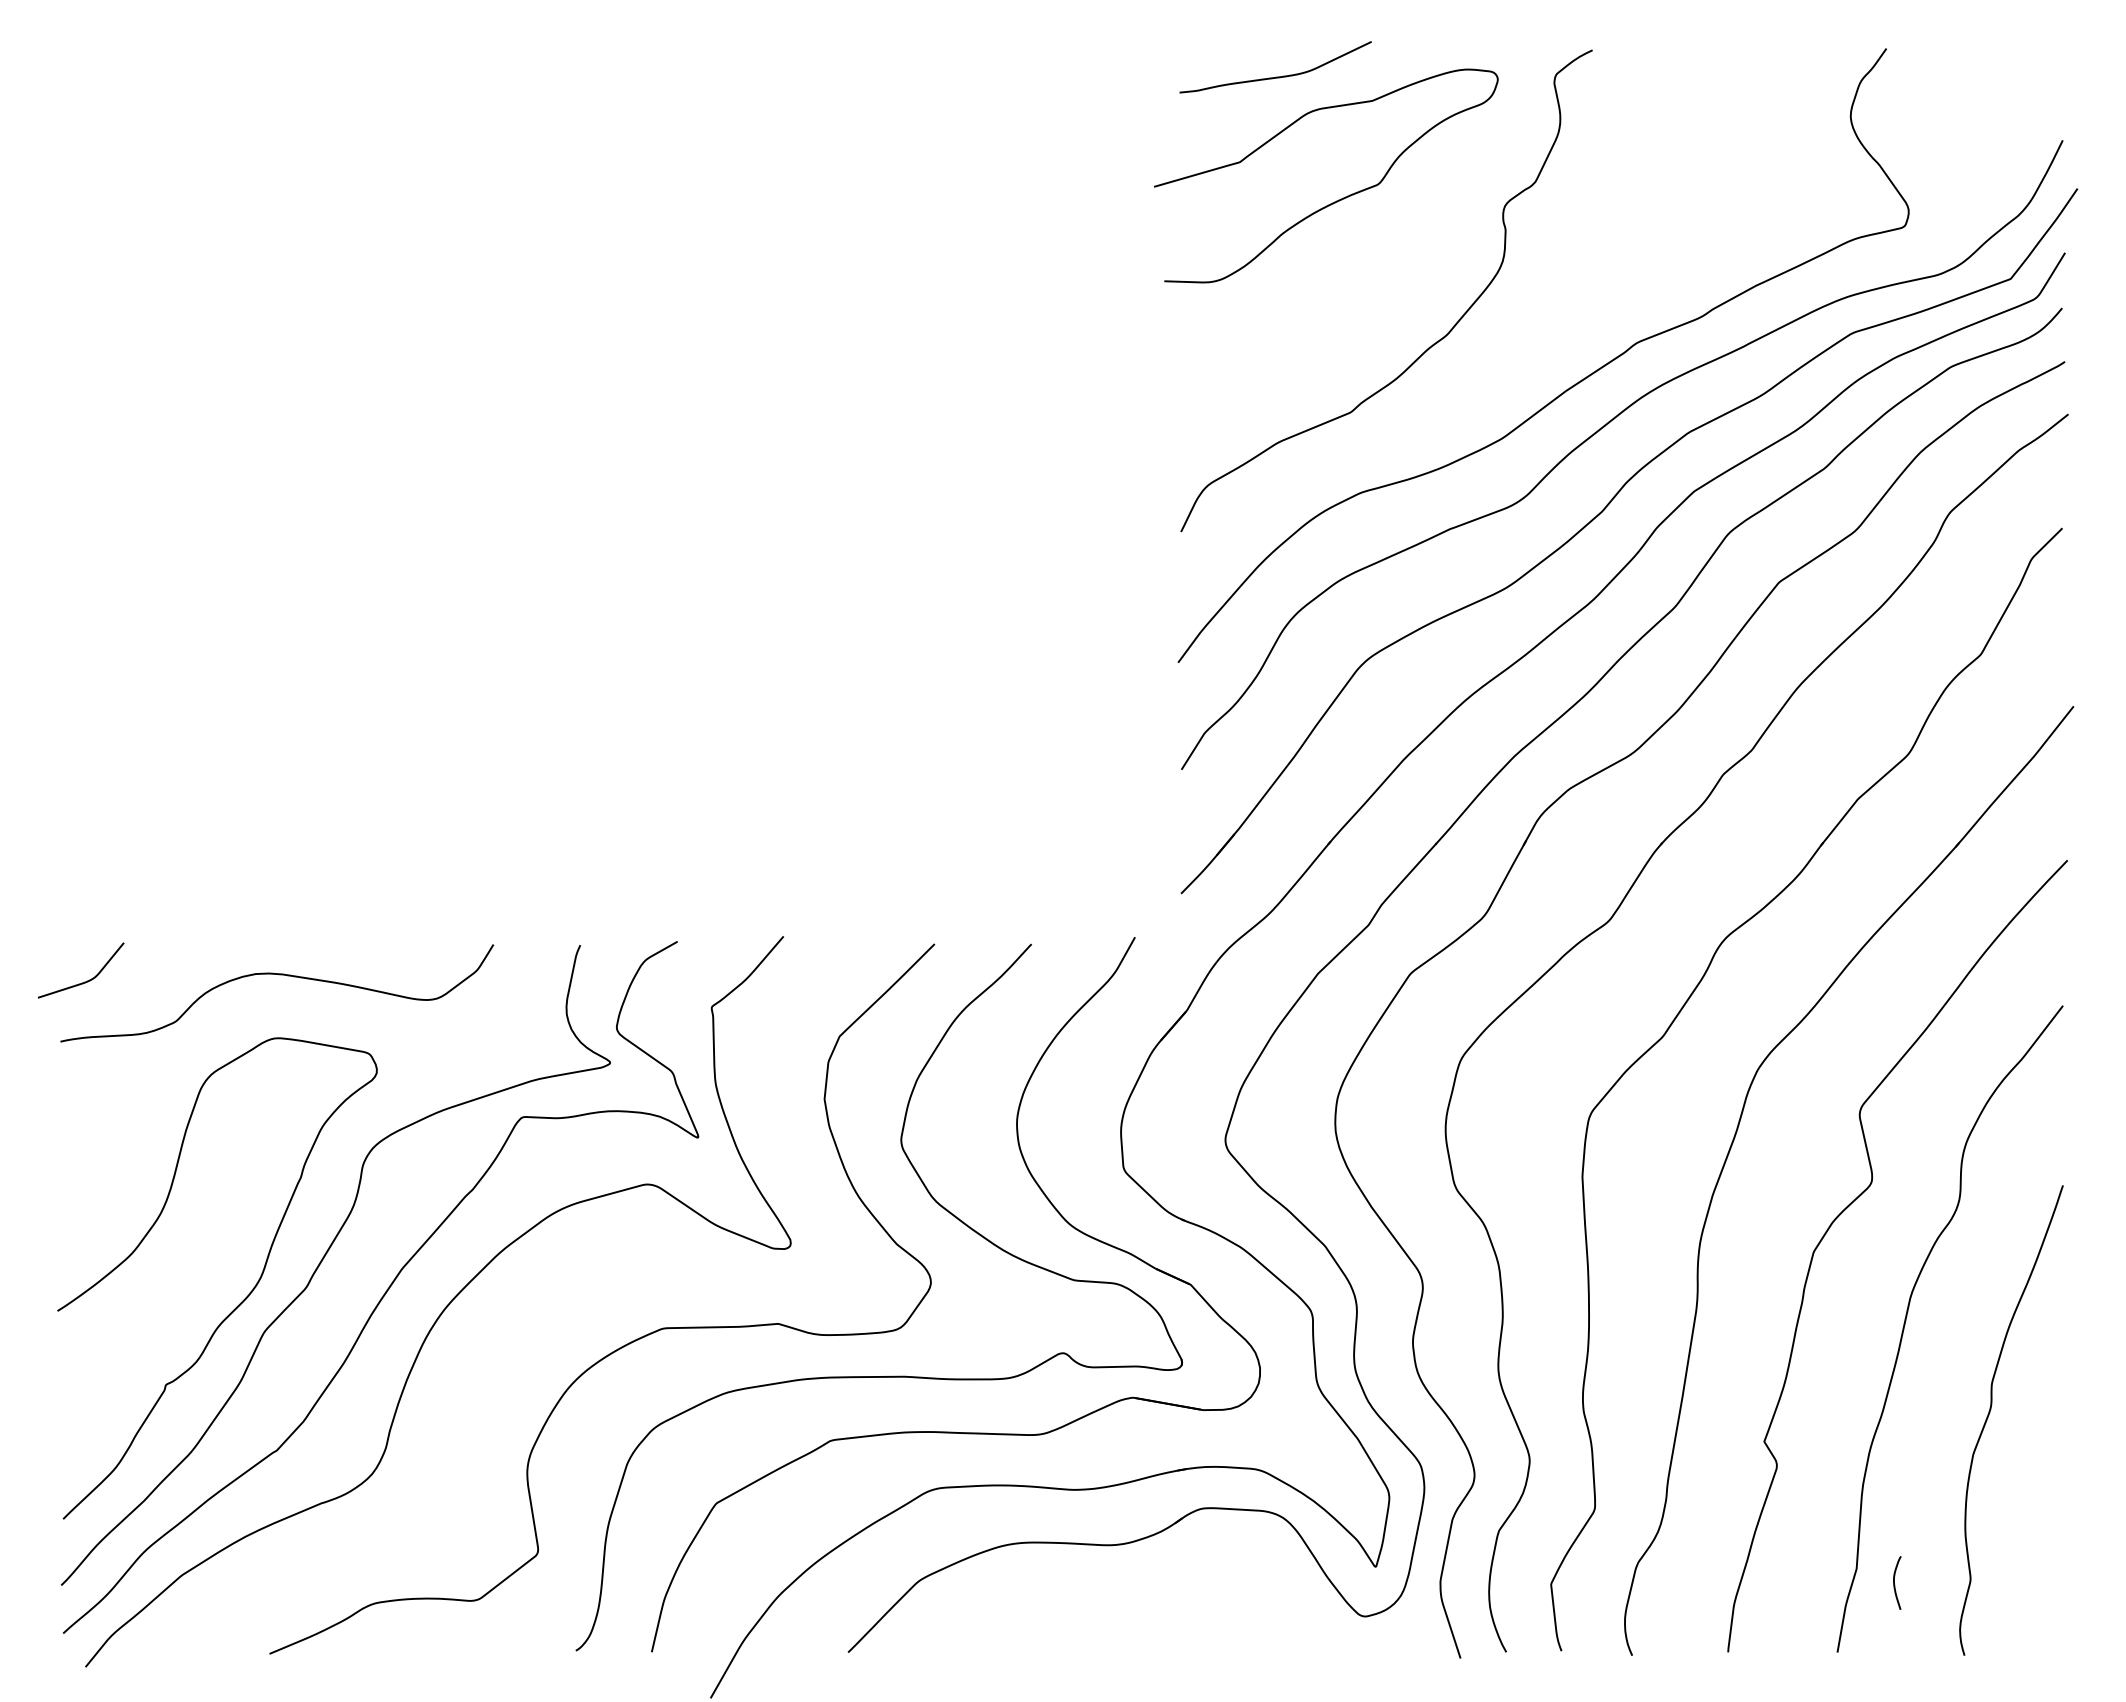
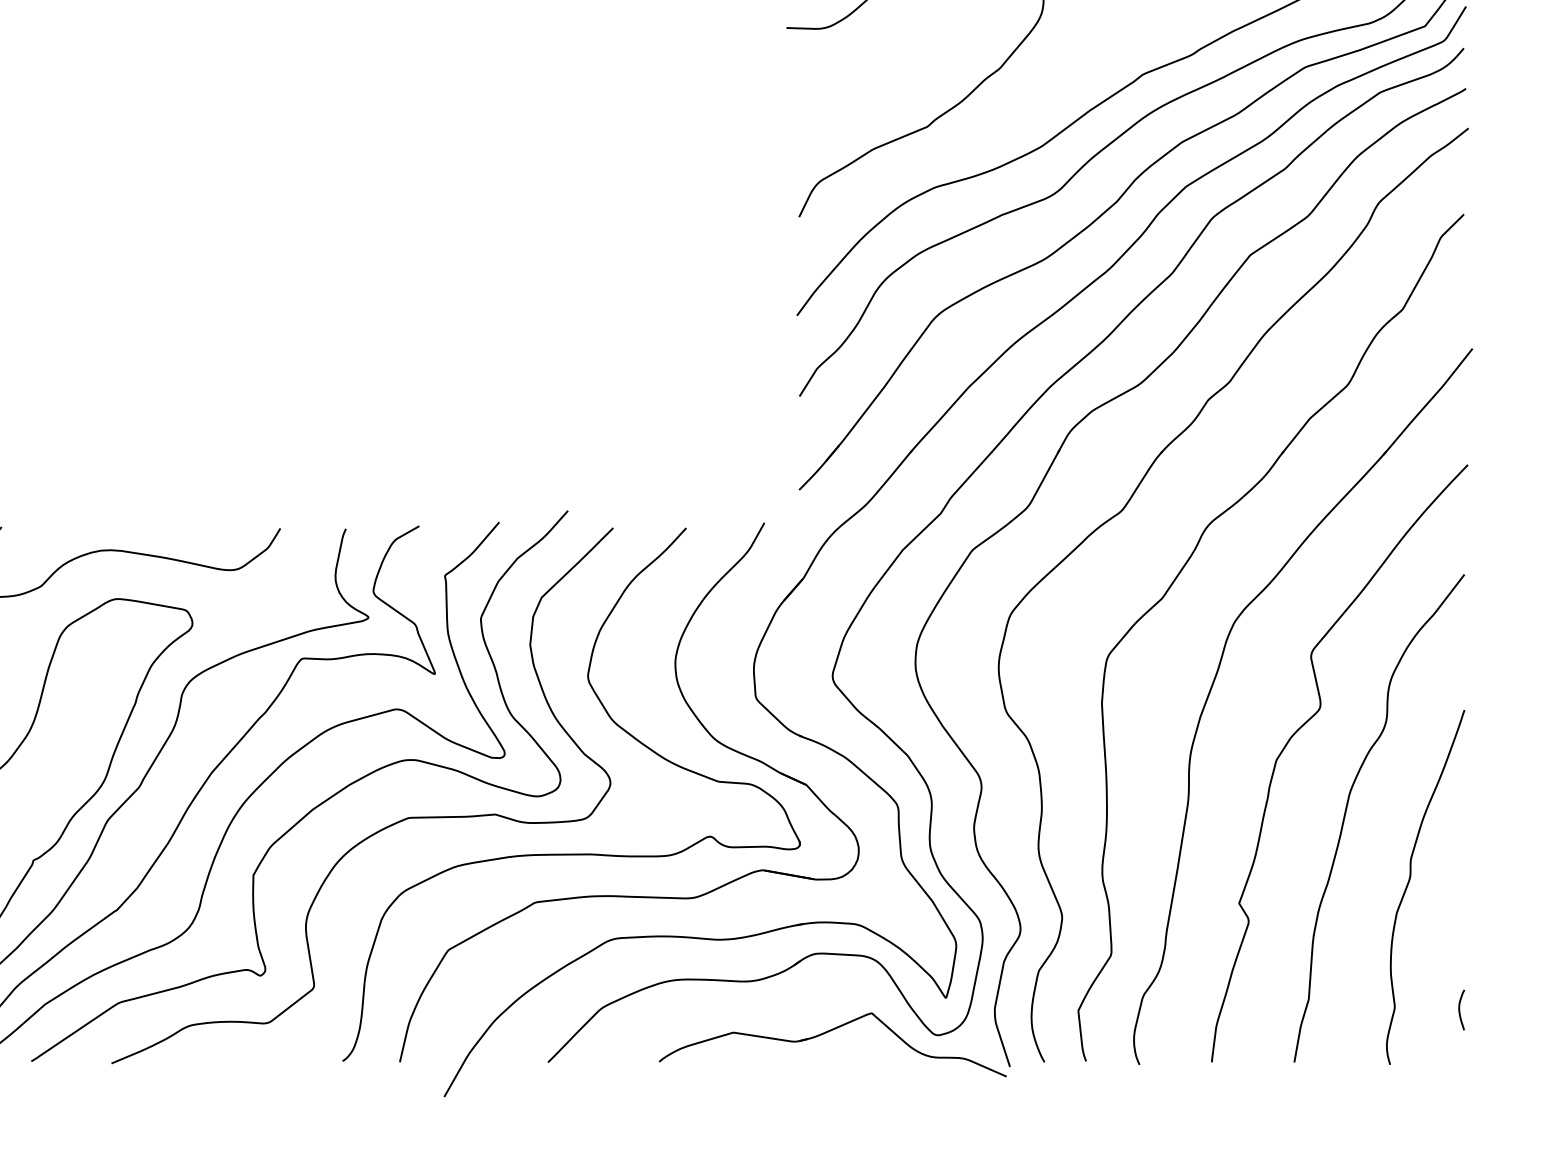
curve: (538, 1314) -> (314, 807), added
curve: (1894, 1582) -> (1459, 1009), moved
part: (1220, 1612) -> (828, 1032), added

